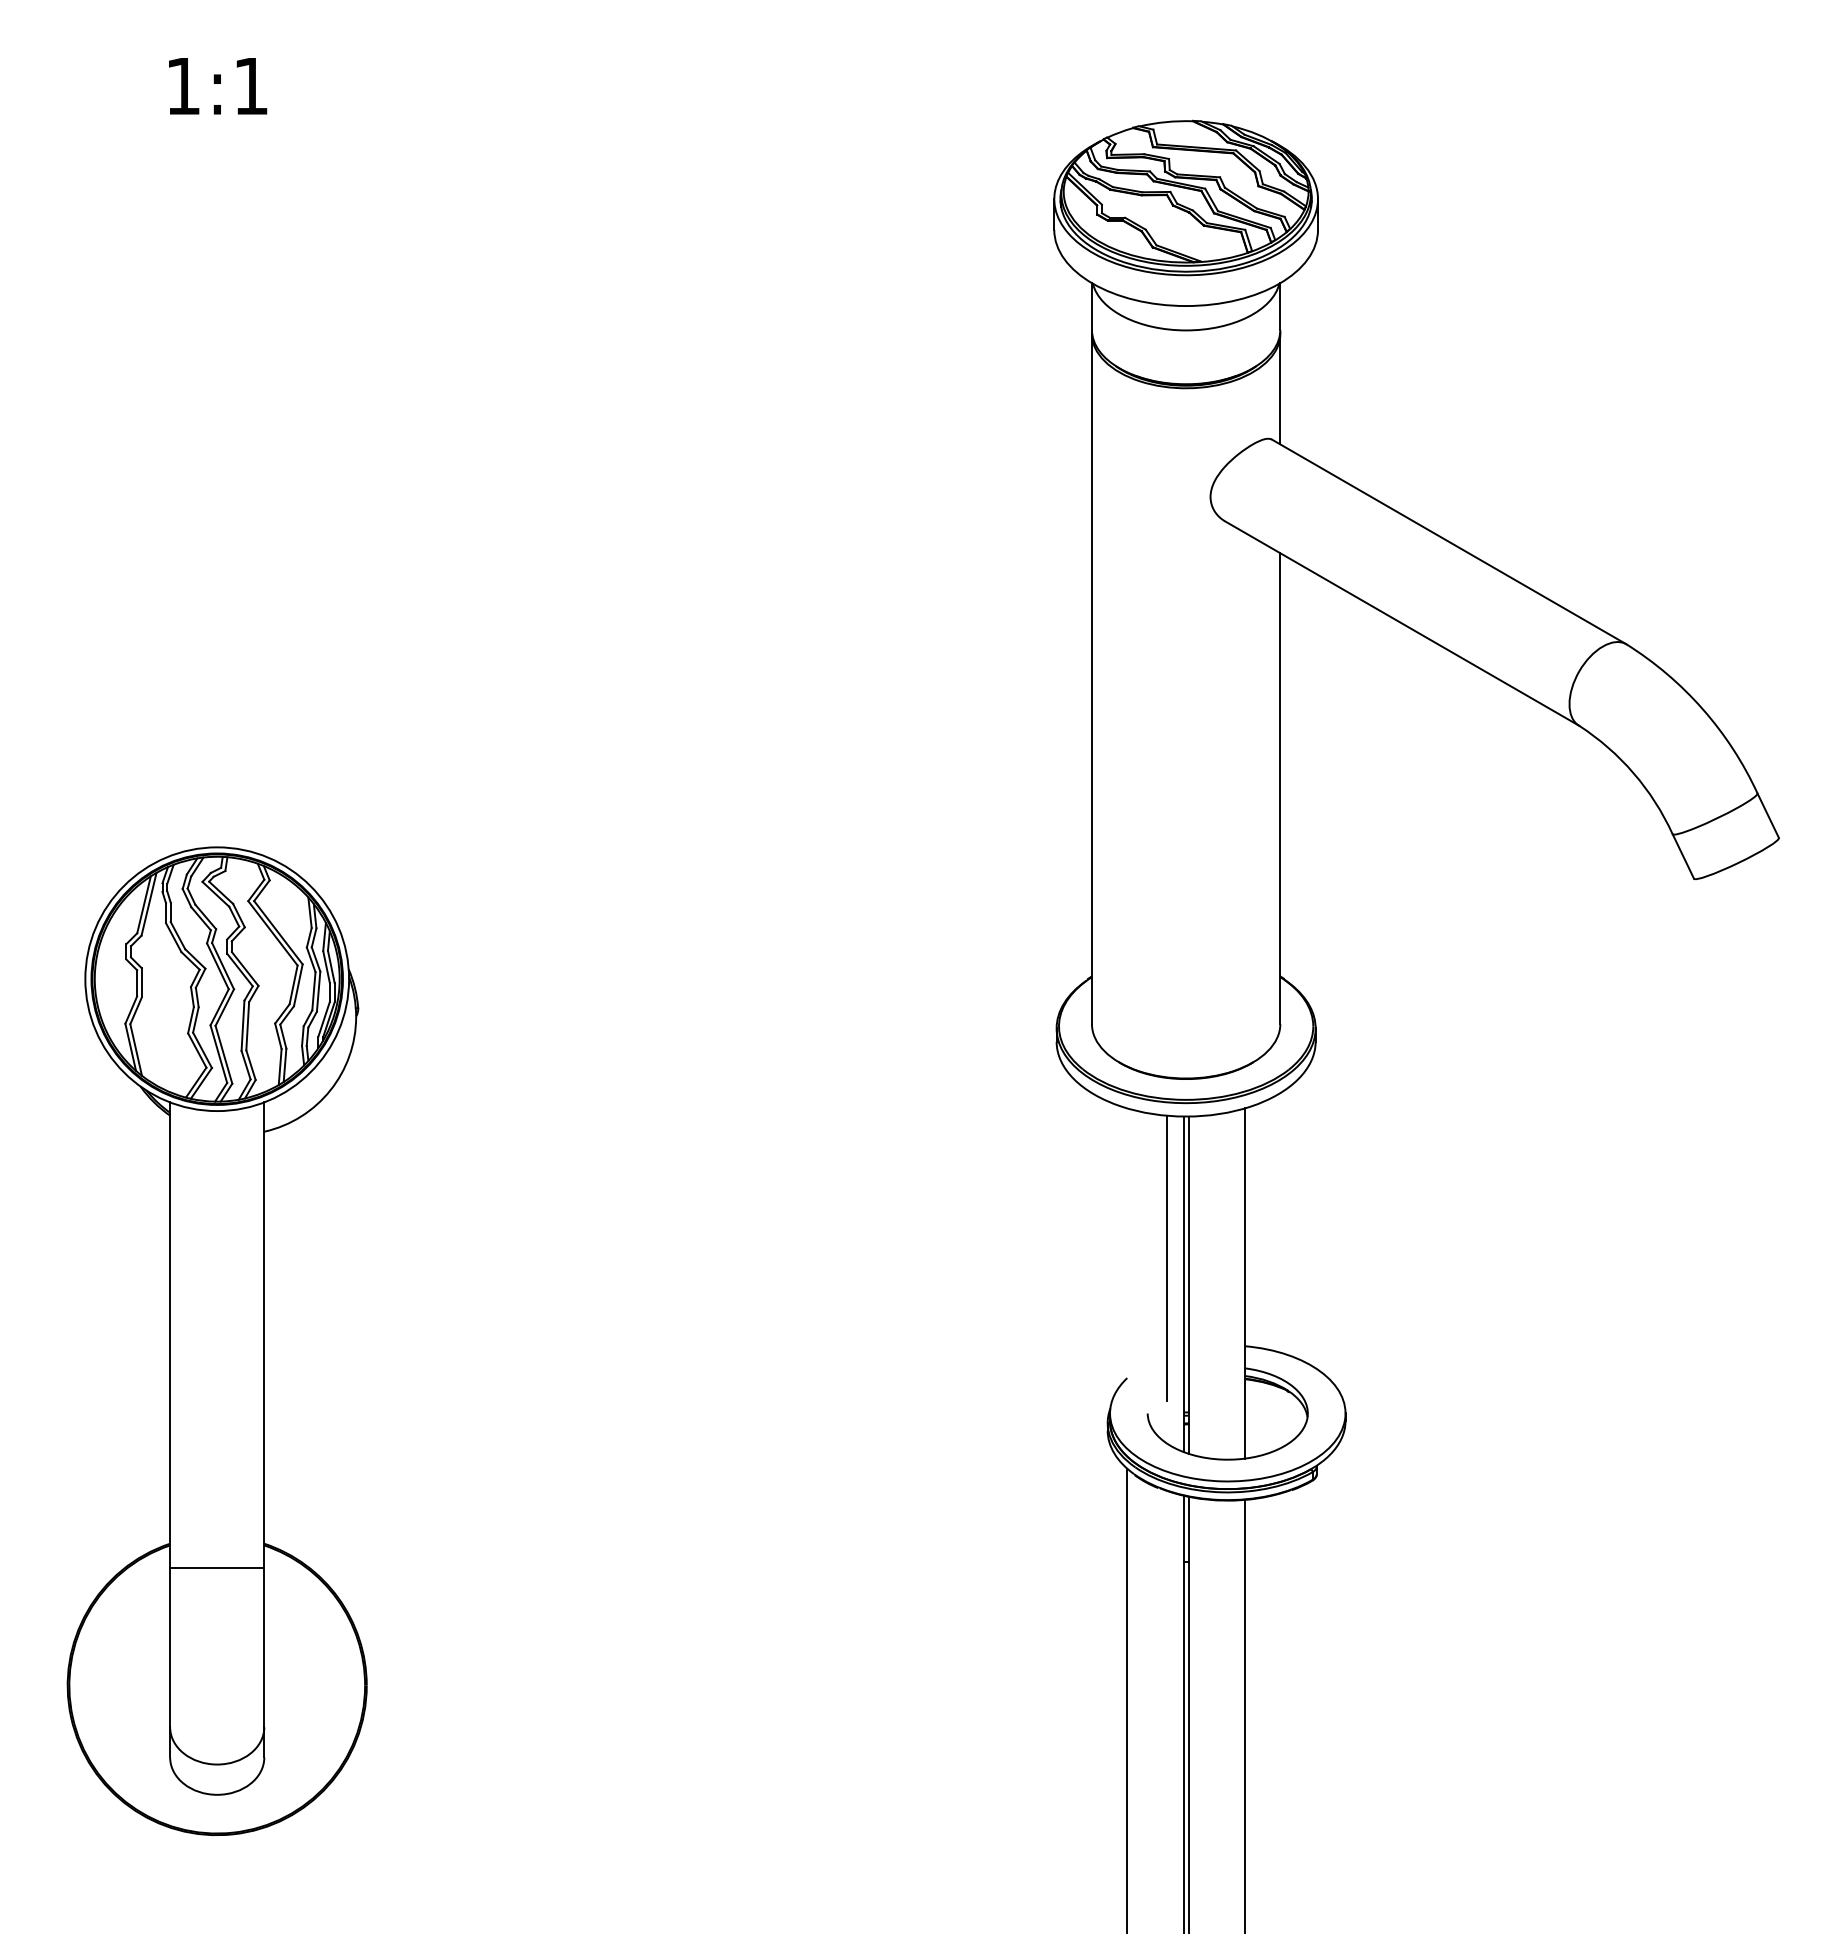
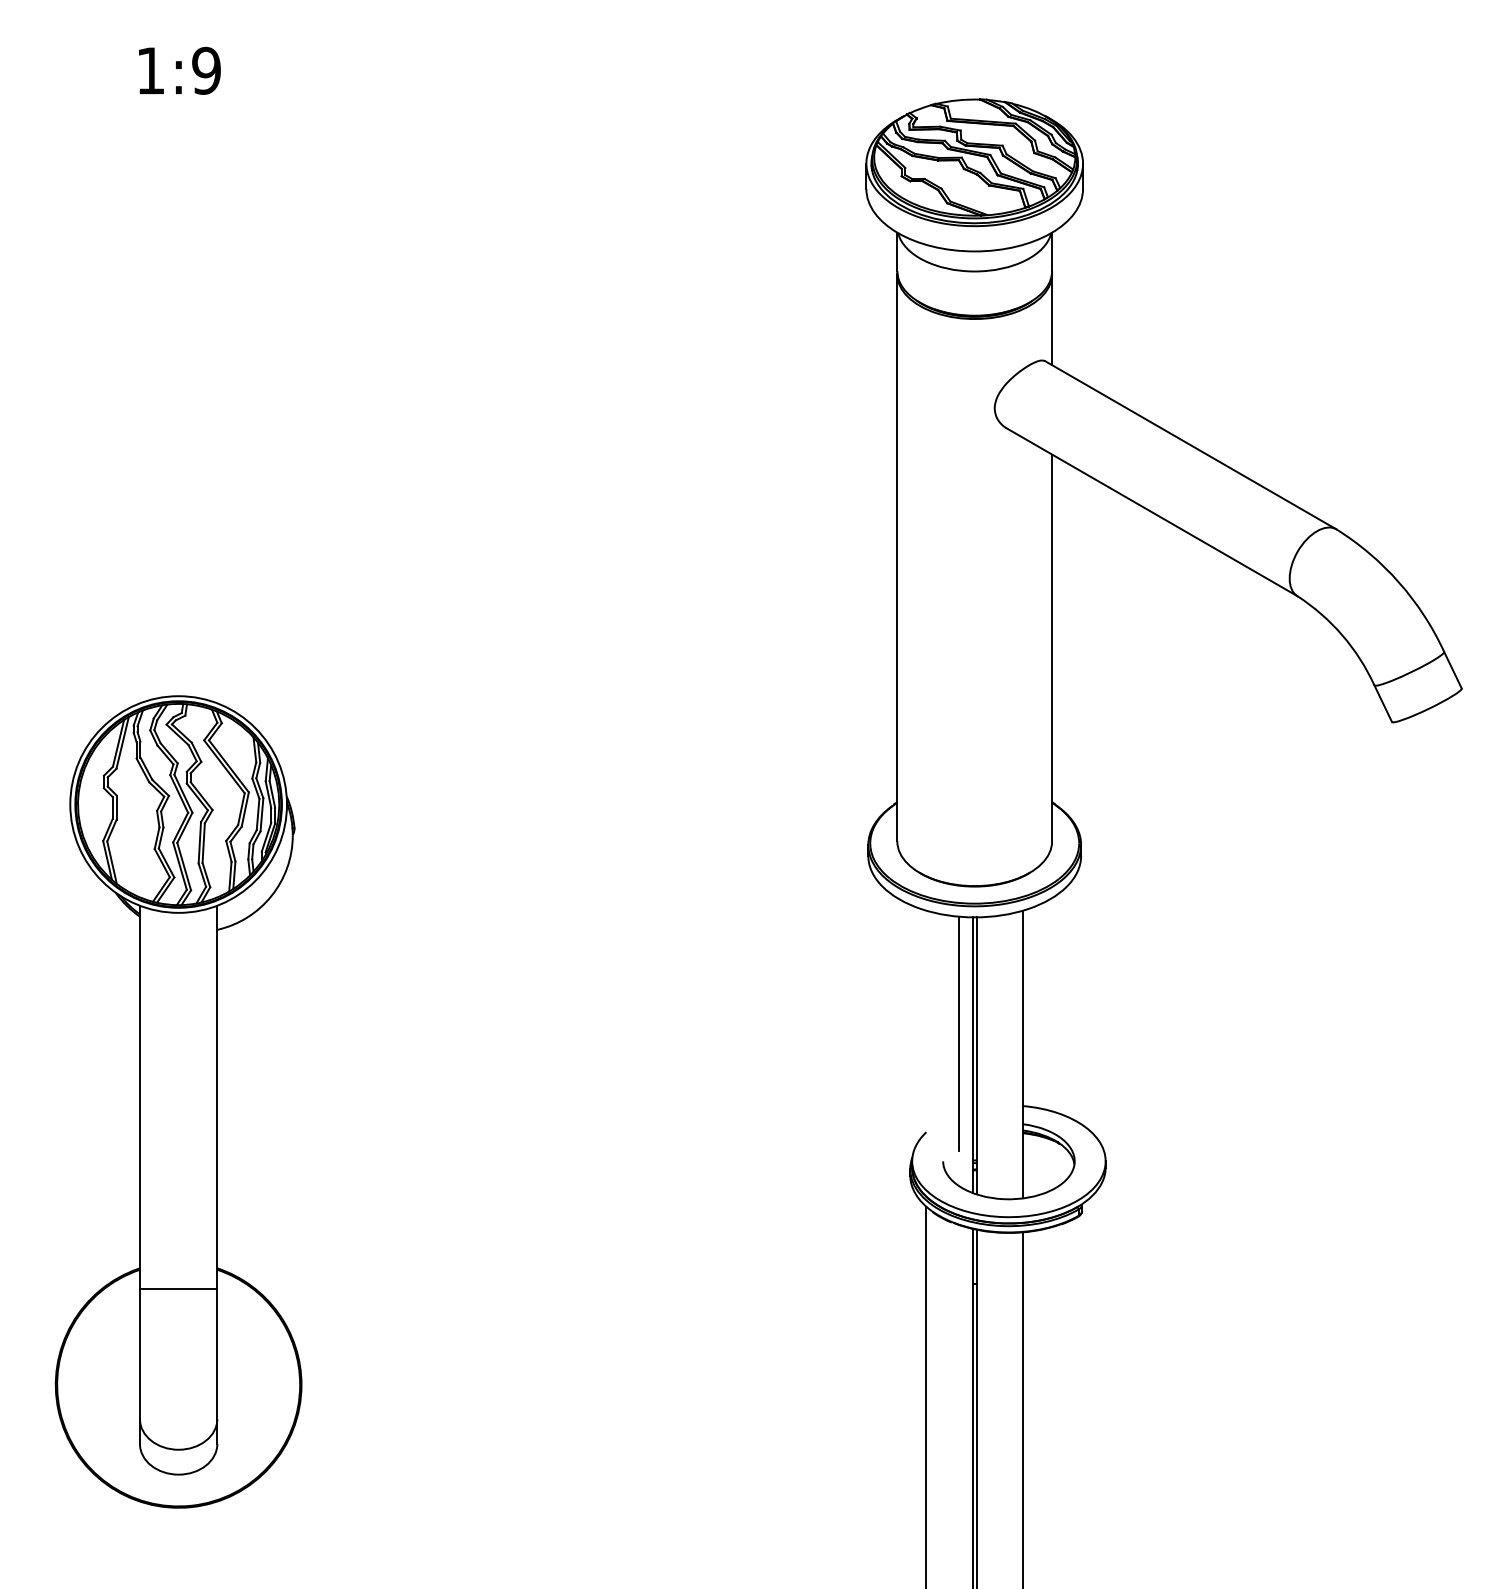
text: (250, 86) -> (205, 71), 1:1 -> 1:9

